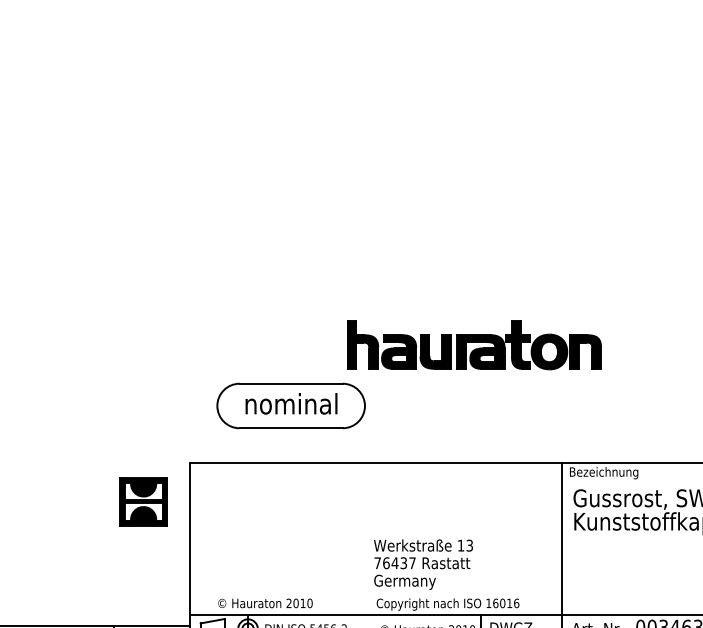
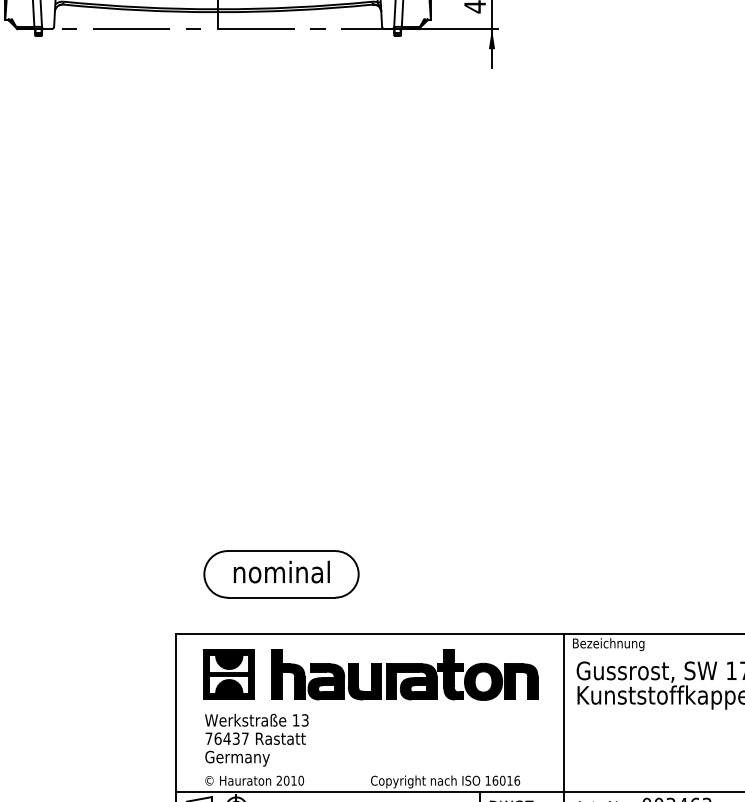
part: (473, 344) -> (404, 674), moved
part: (142, 501) -> (228, 674), moved
text: (423, 563) -> (256, 739), moved

